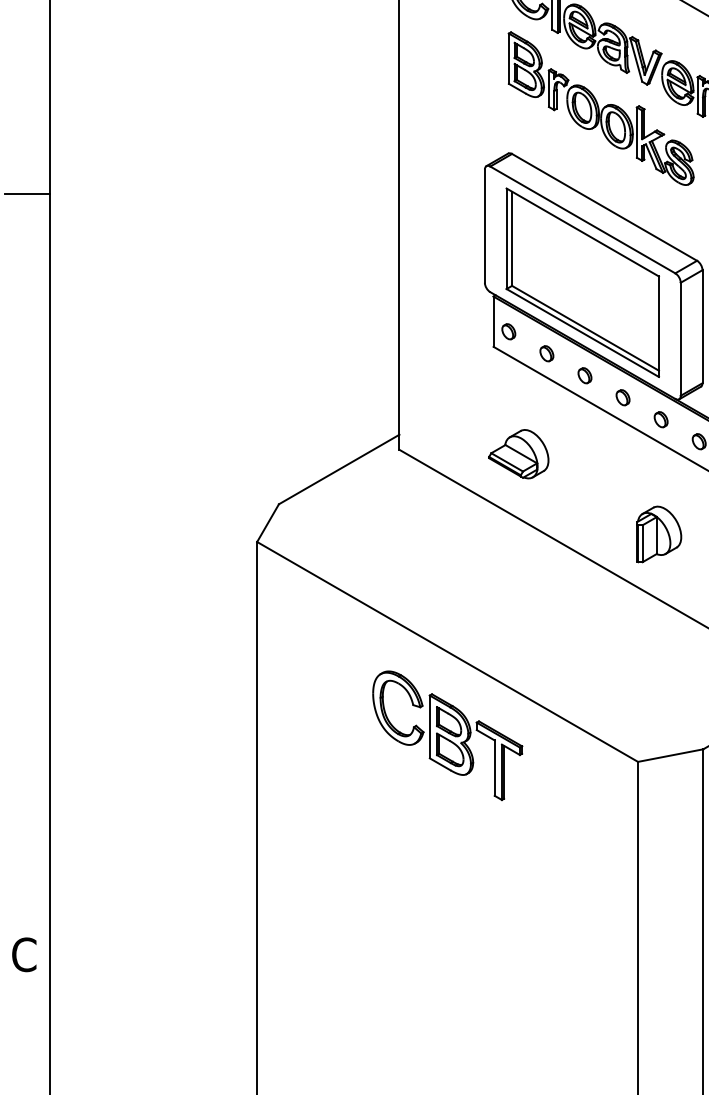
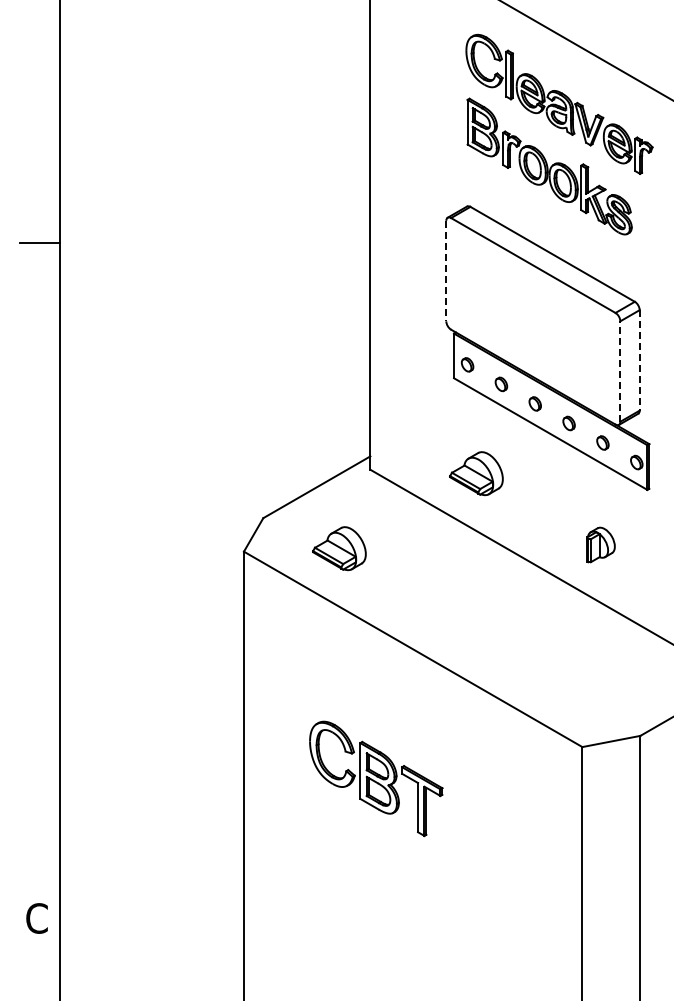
line: (485, 226) -> (446, 271), solid -> dashed
part: (583, 282) -> (533, 321), removed
line: (702, 326) -> (639, 360), solid -> dashed
line: (680, 339) -> (620, 371), solid -> dashed
part: (658, 533) -> (600, 544), size x0.7
part: (364, 538) -> (339, 548), added
part: (447, 735) -> (376, 778), moved

